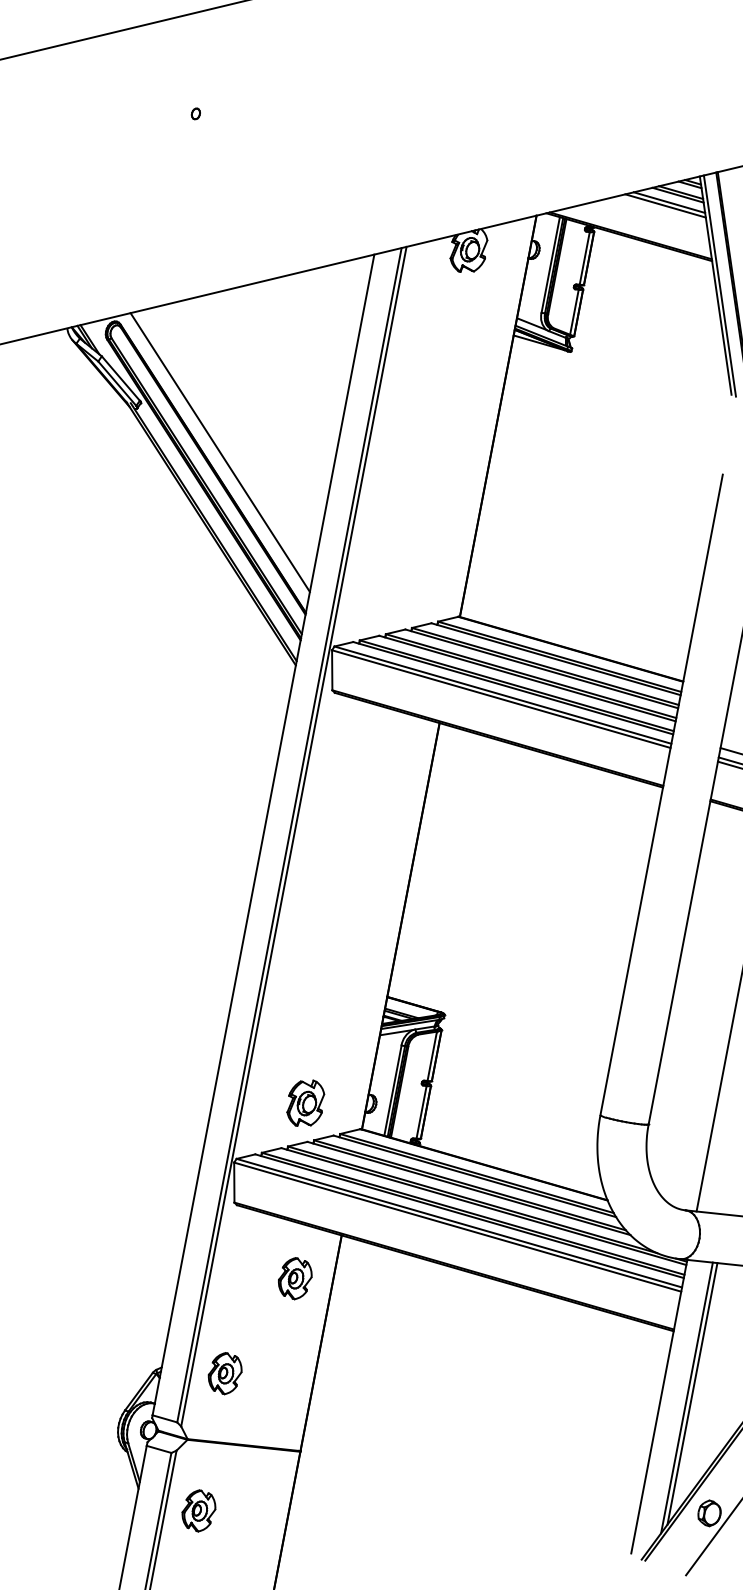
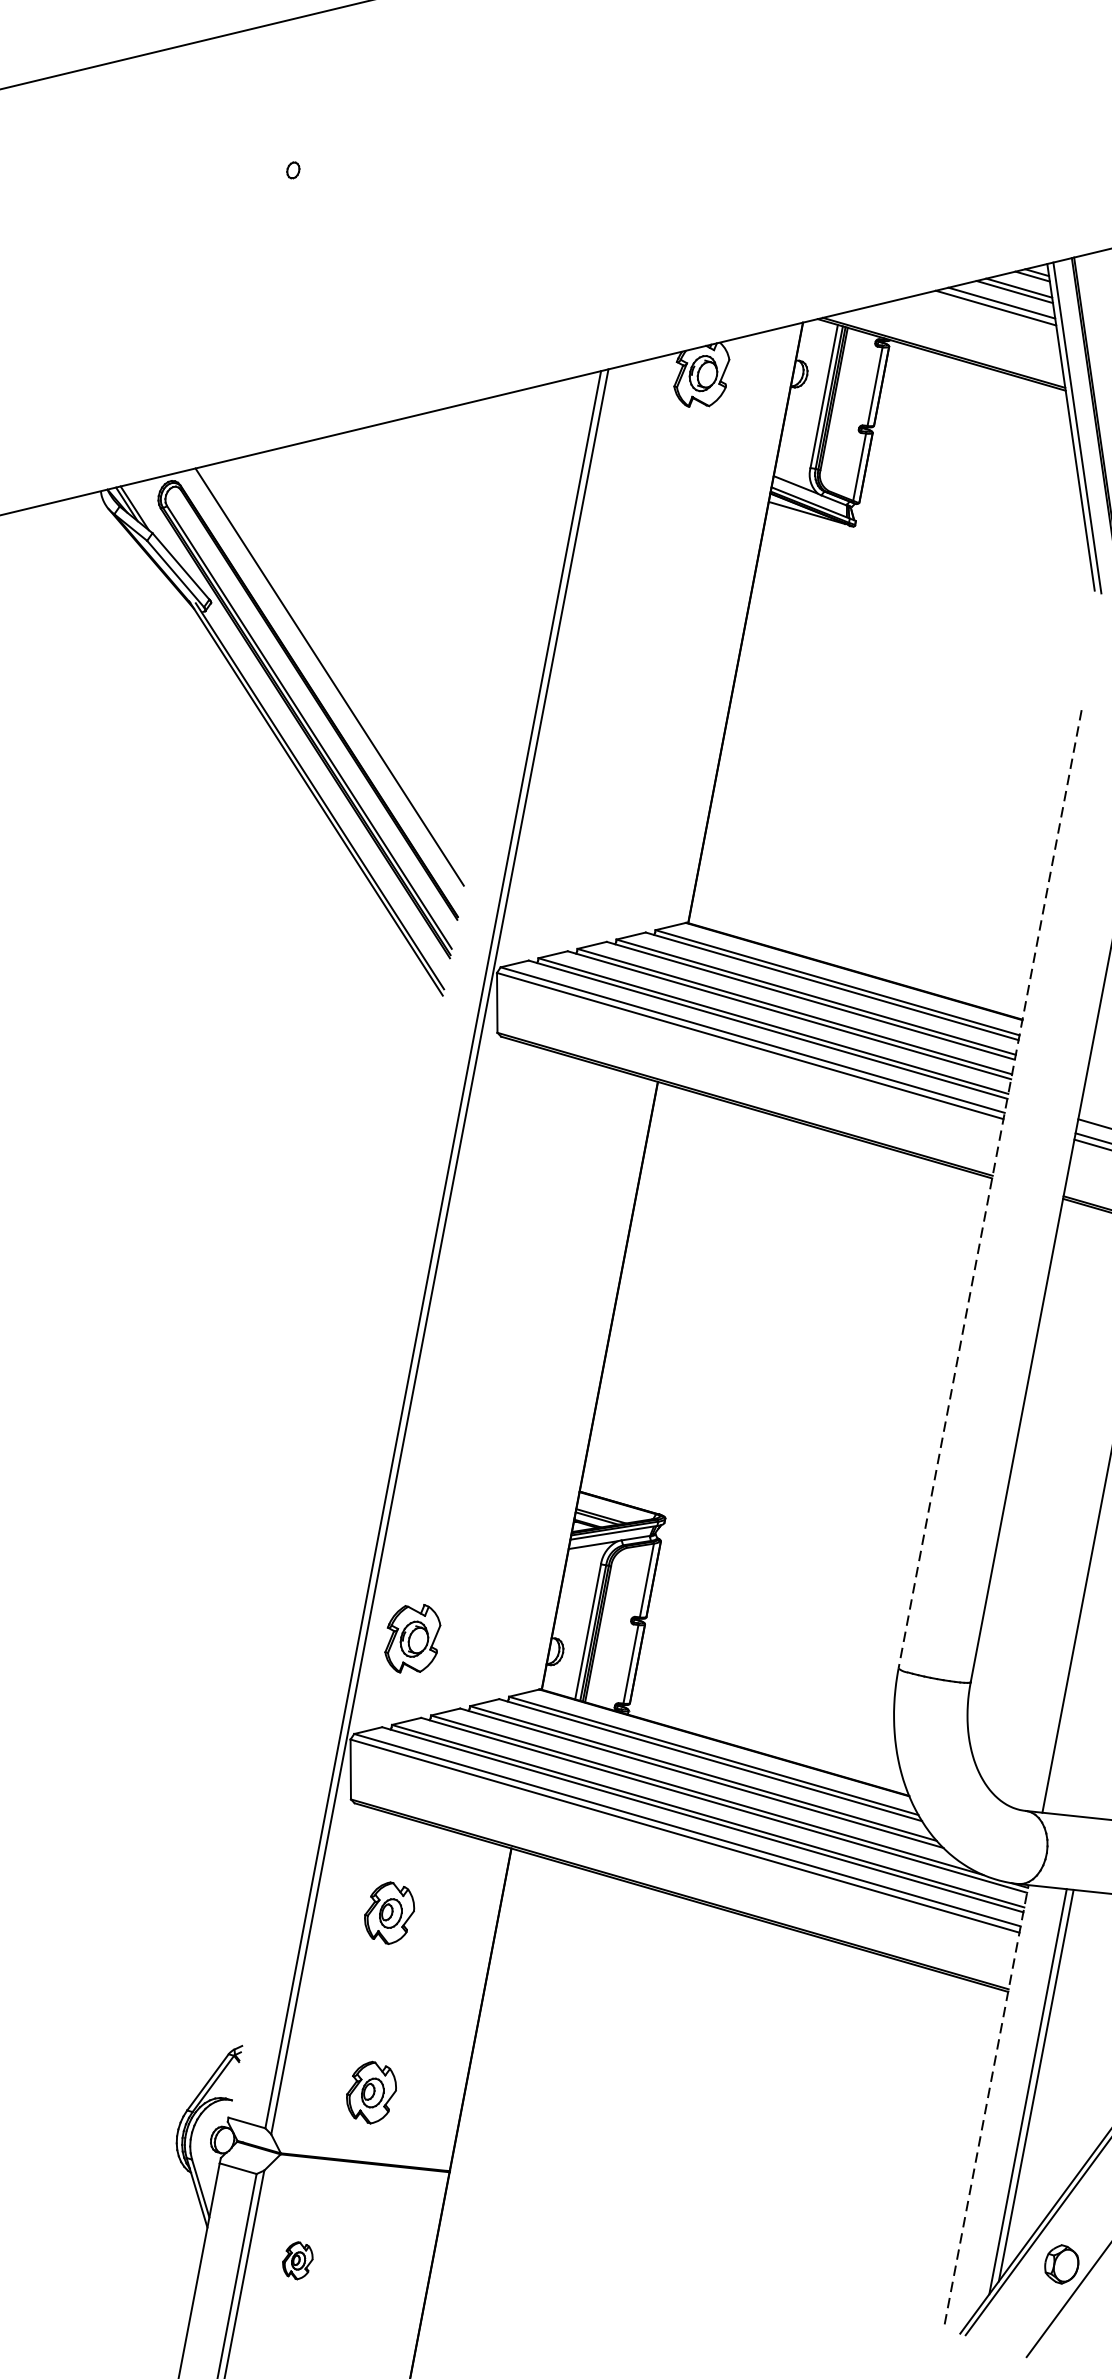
line: (661, 795) -> (989, 1190), solid -> dashed
line: (263, 834) -> (394, 1248), removed
part: (305, 1102) -> (412, 1637), moved
part: (295, 1278) -> (389, 1912), moved
part: (224, 1373) -> (370, 2092), moved
line: (659, 1406) -> (986, 2104), solid -> dashed
part: (198, 1510) -> (297, 2260), size x0.6

